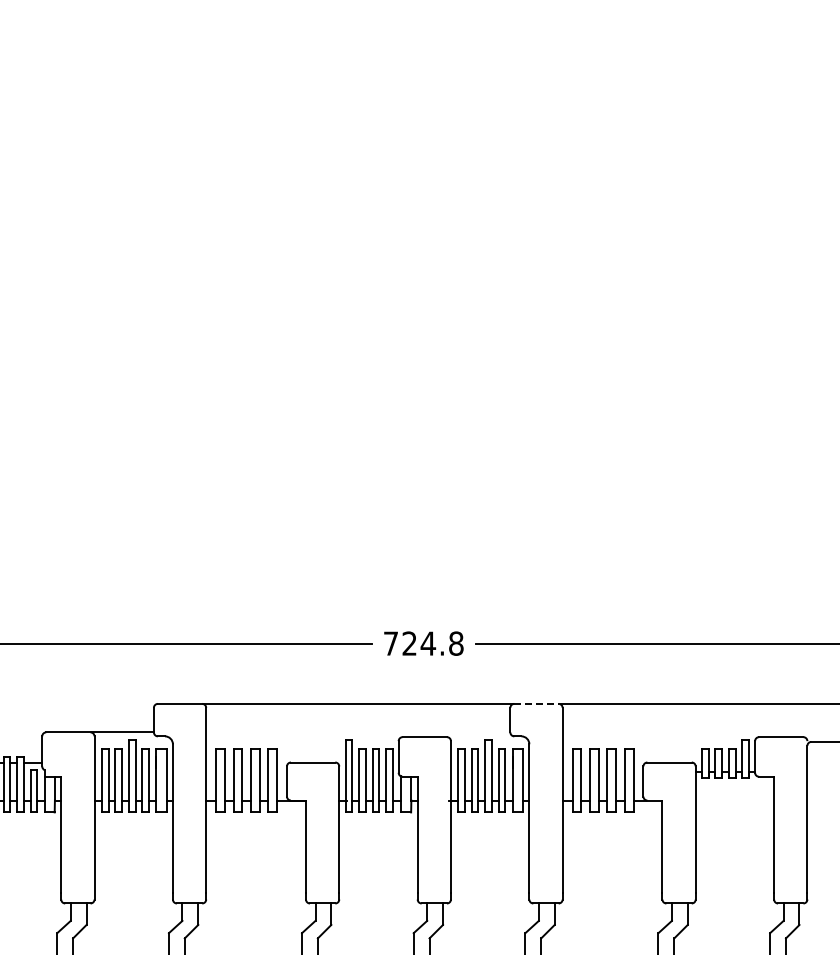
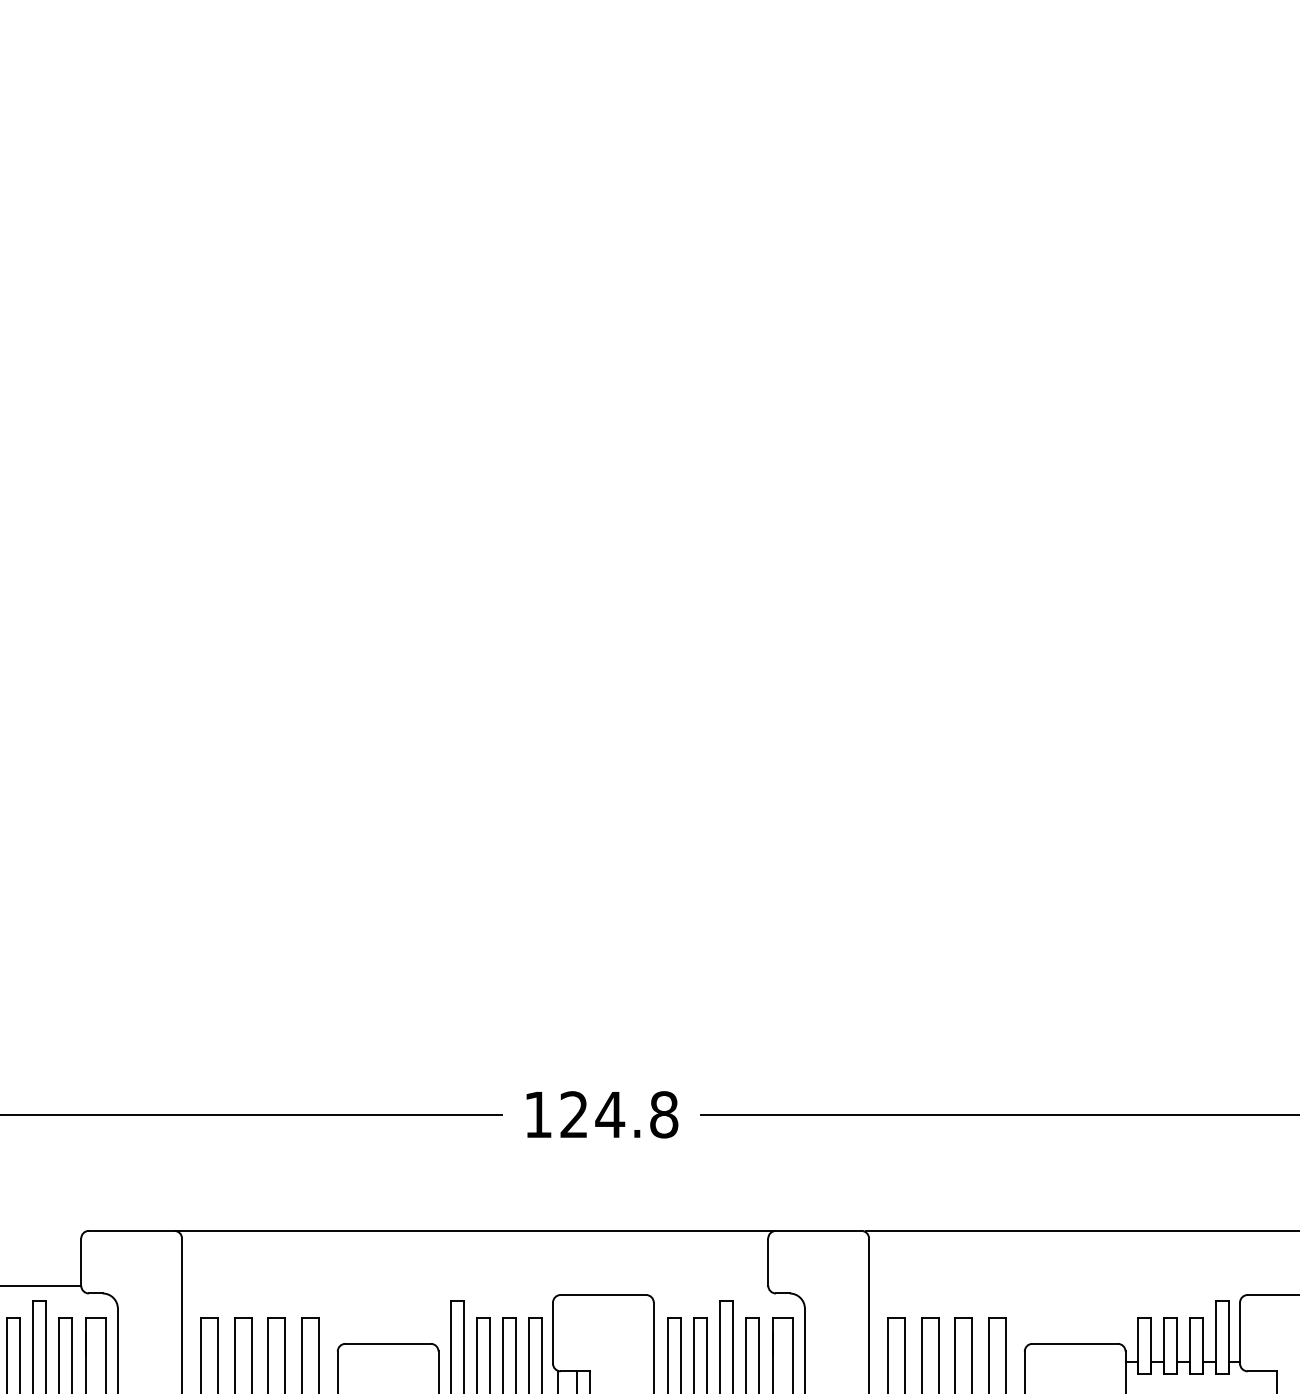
text: (390, 643) -> (537, 1114), 724.8 -> 124.8
line: (536, 703) -> (818, 1230), dashed -> solid

